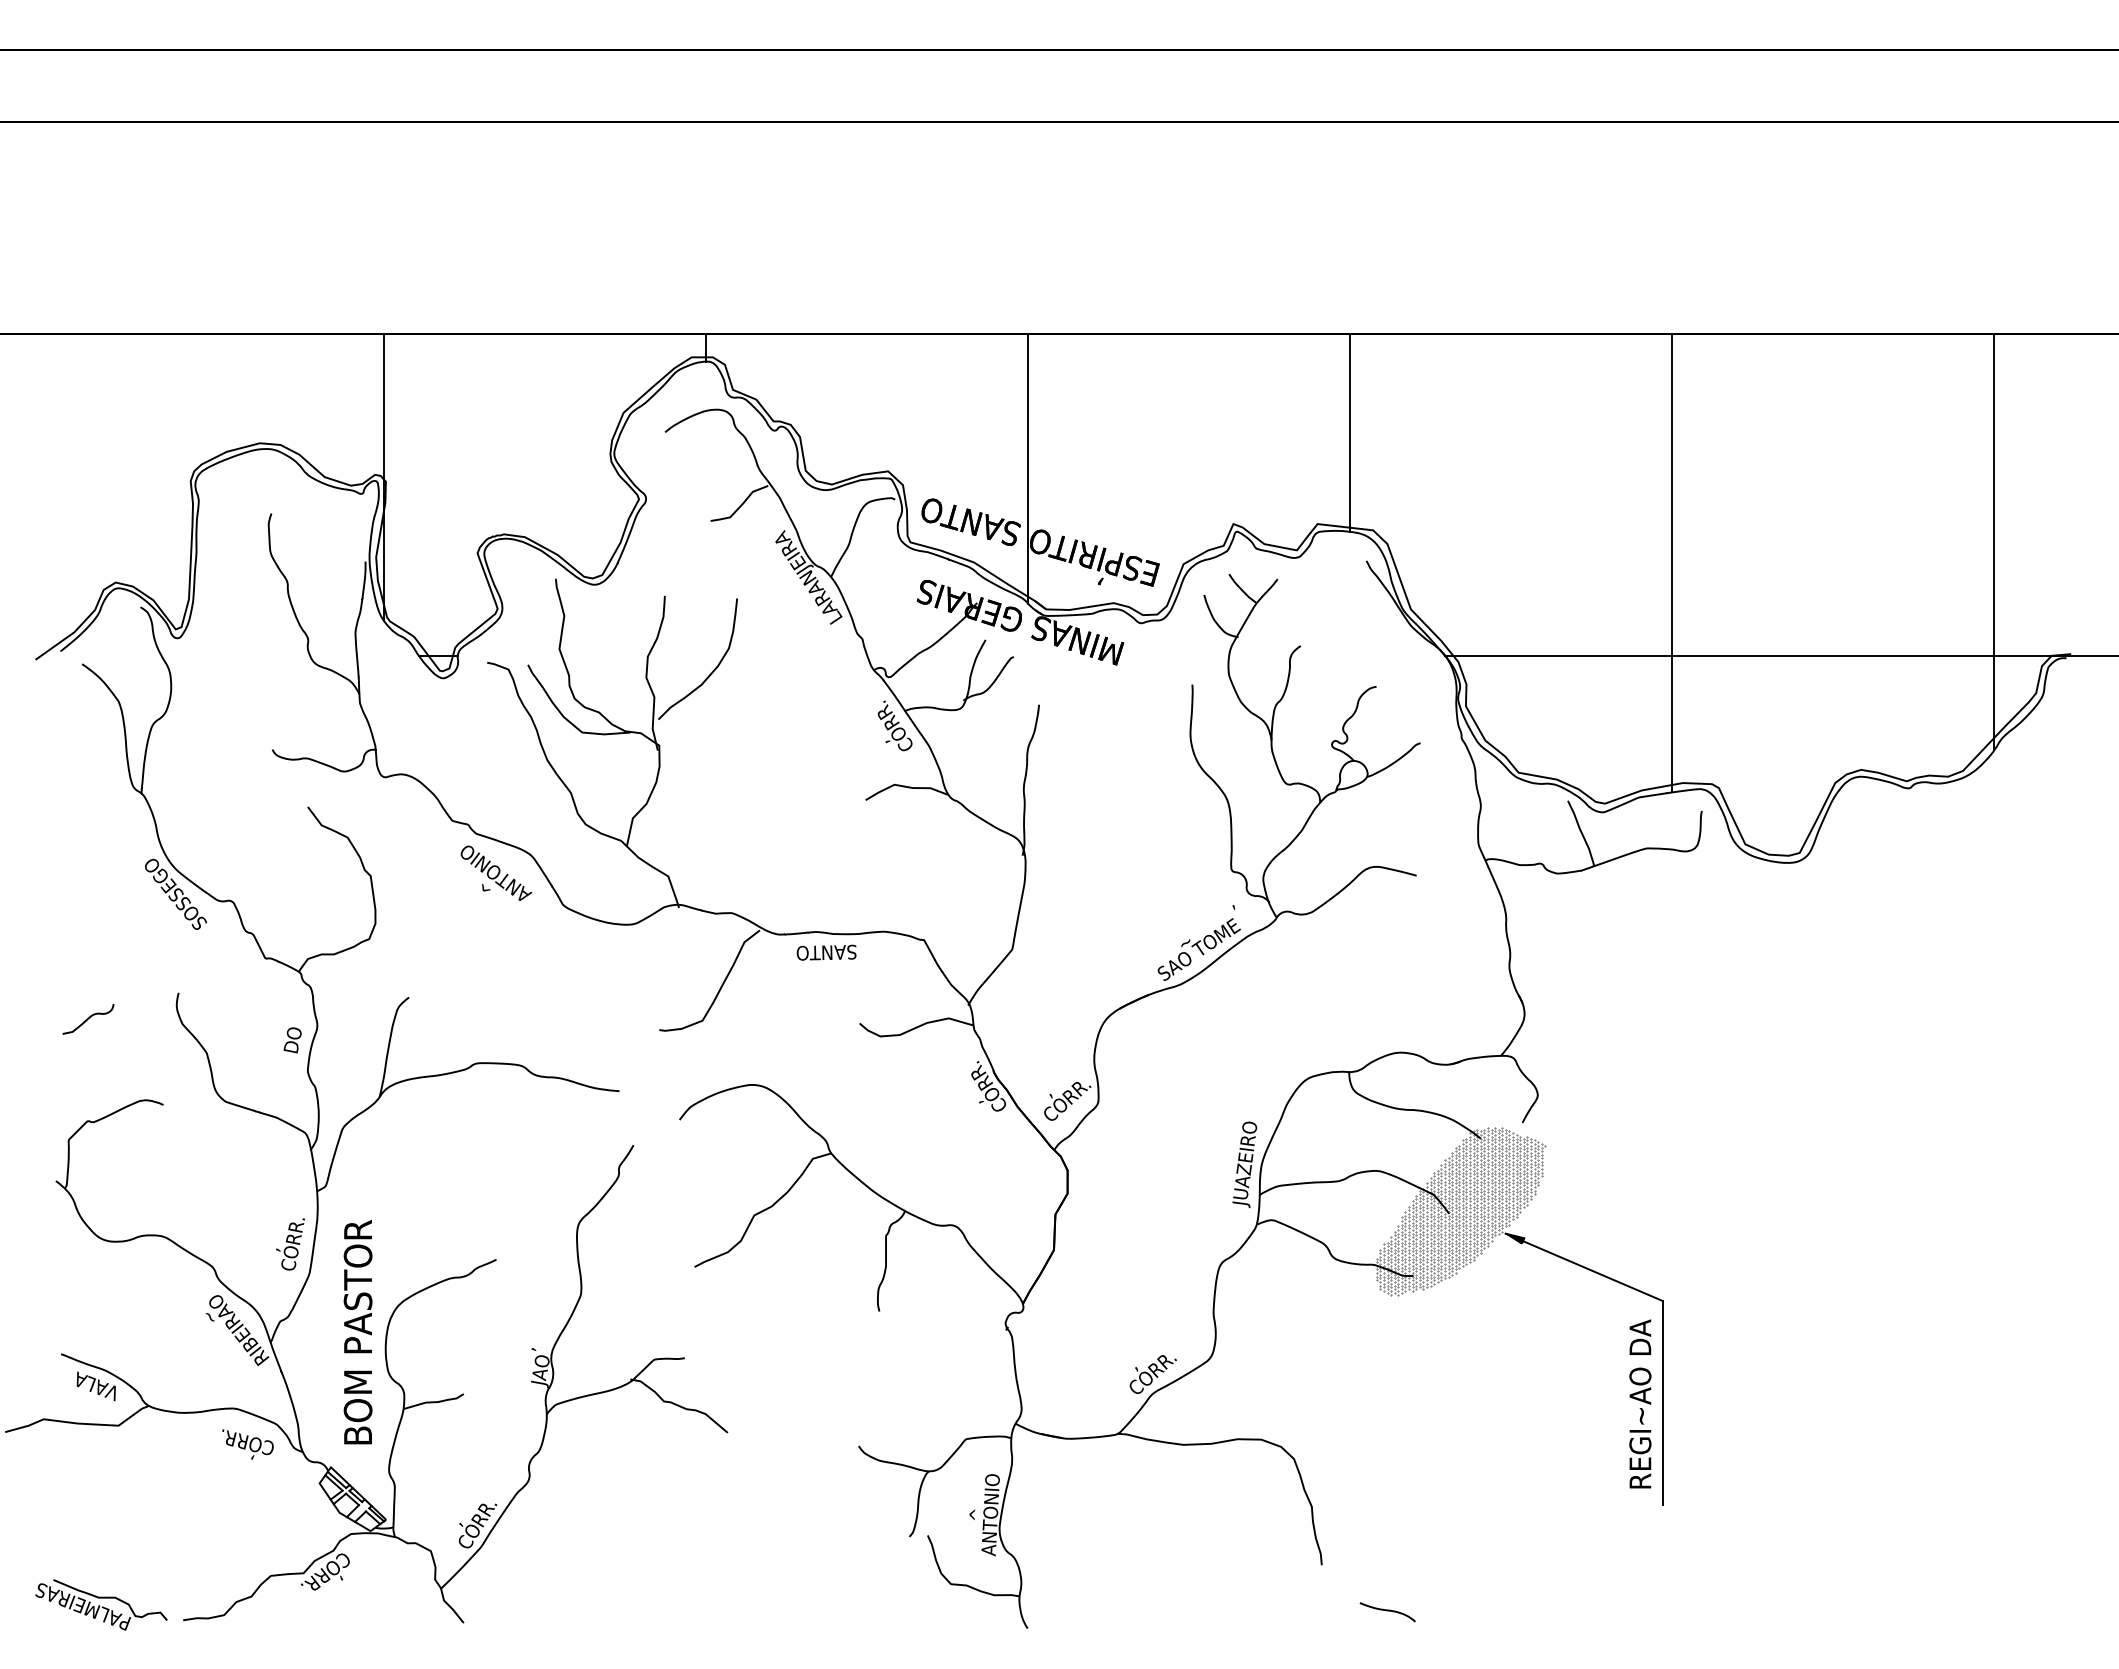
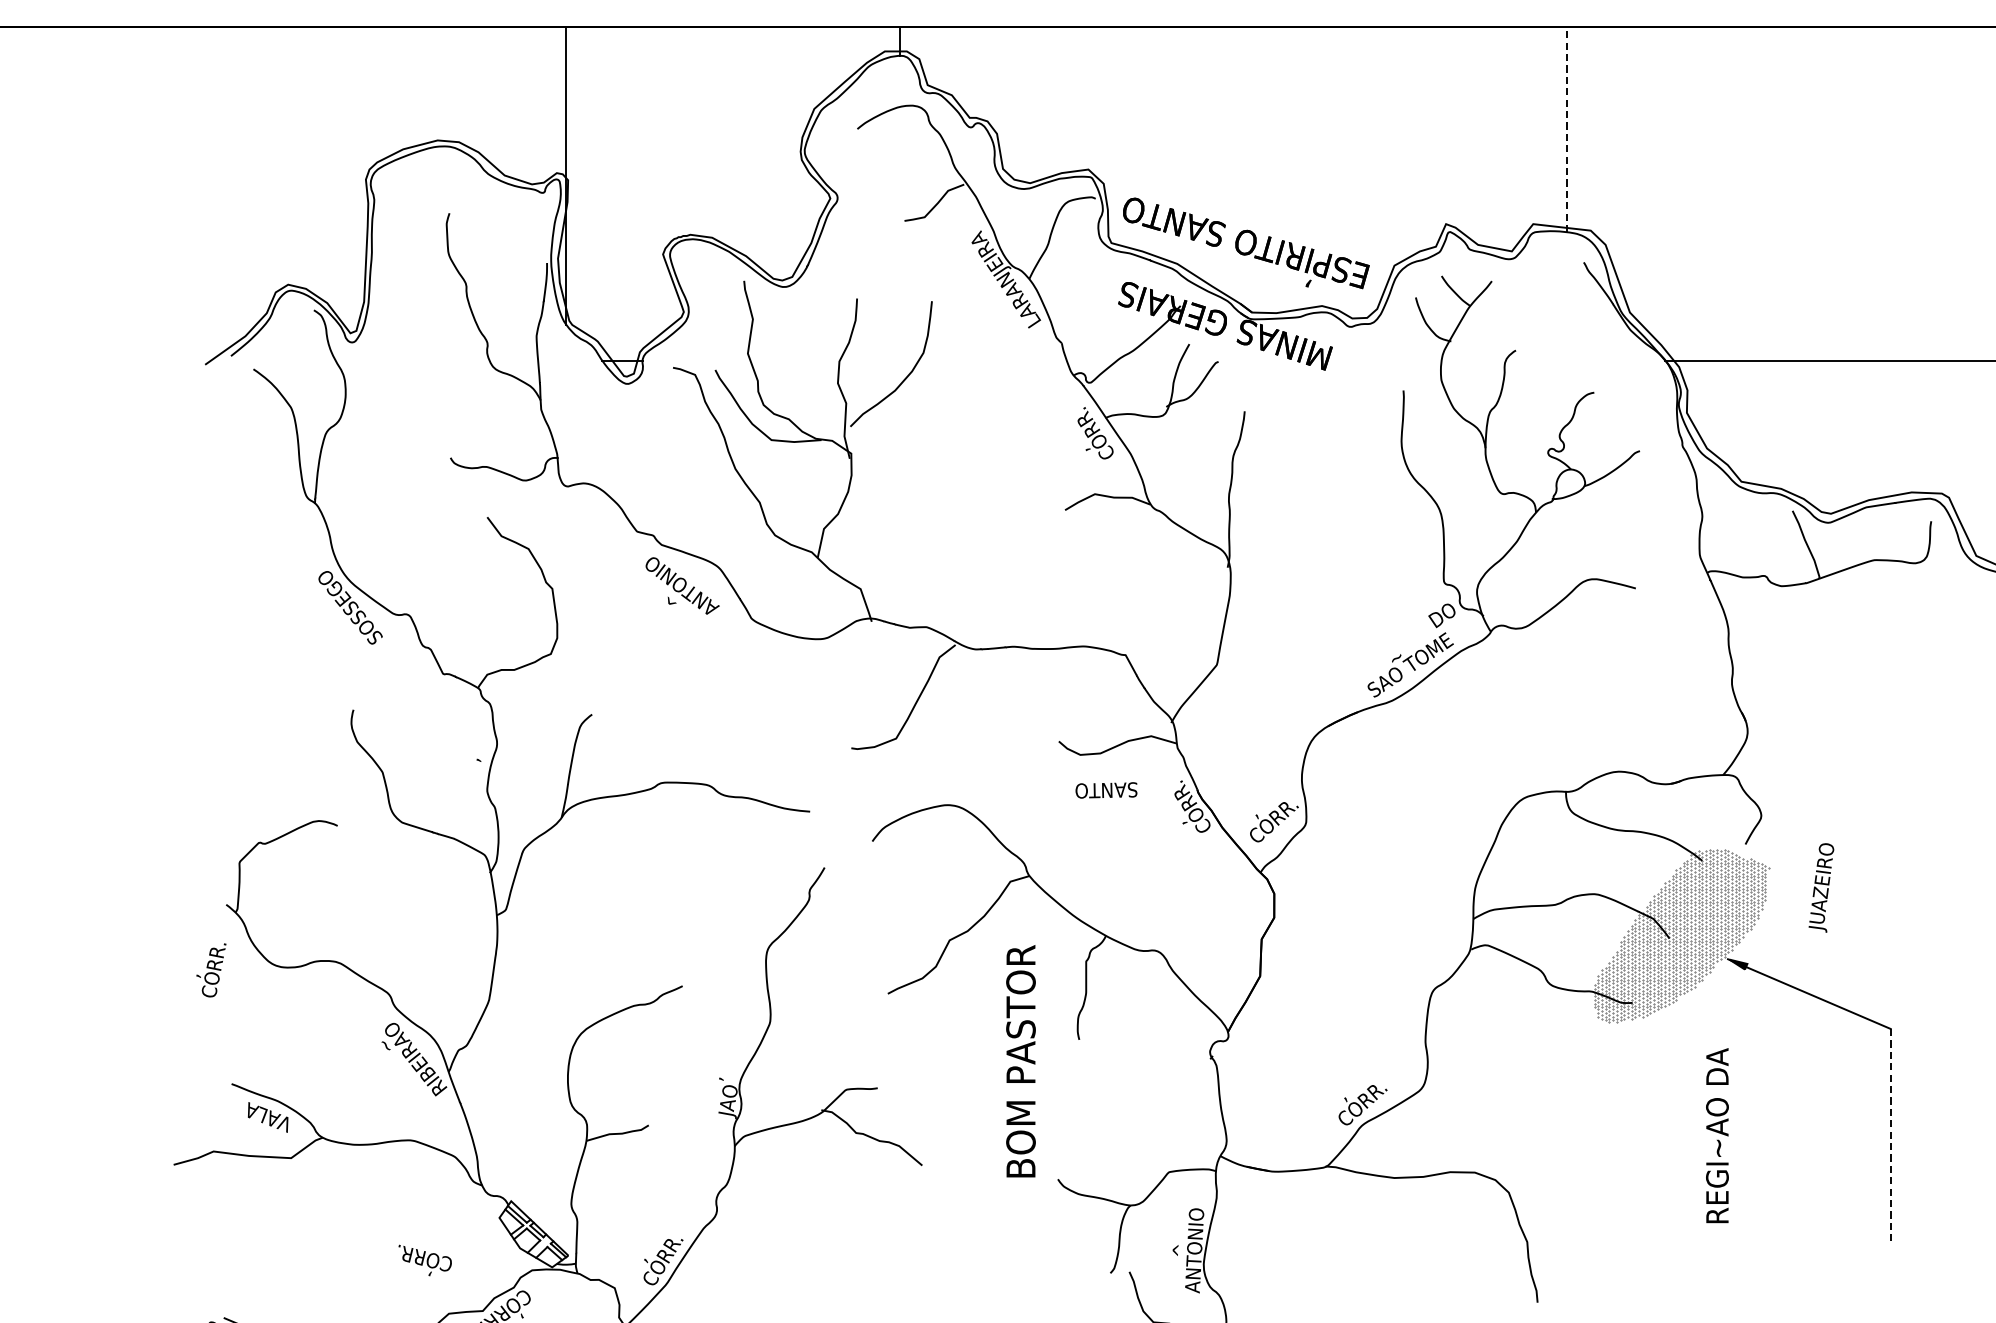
line: (1350, 432) -> (1567, 129), solid -> dashed
line: (1028, 468) -> (1233, 166), removed
line: (1672, 562) -> (1900, 263), removed
text: (1229, 901) -> (1441, 615), , -> DO
text: (826, 952) -> (1106, 790), moved
curve: (88, 1019) -> (260, 737), removed
text: (292, 1040) -> (471, 759), DO -> ,
text: (1244, 1164) -> (1821, 887), moved
text: (290, 1244) -> (211, 970), moved
text: (357, 1332) -> (1020, 1061), moved
text: (1640, 1403) -> (1717, 1135), moved
line: (1662, 1403) -> (1890, 1135), solid -> dashed
text: (247, 1444) -> (424, 1260), moved

